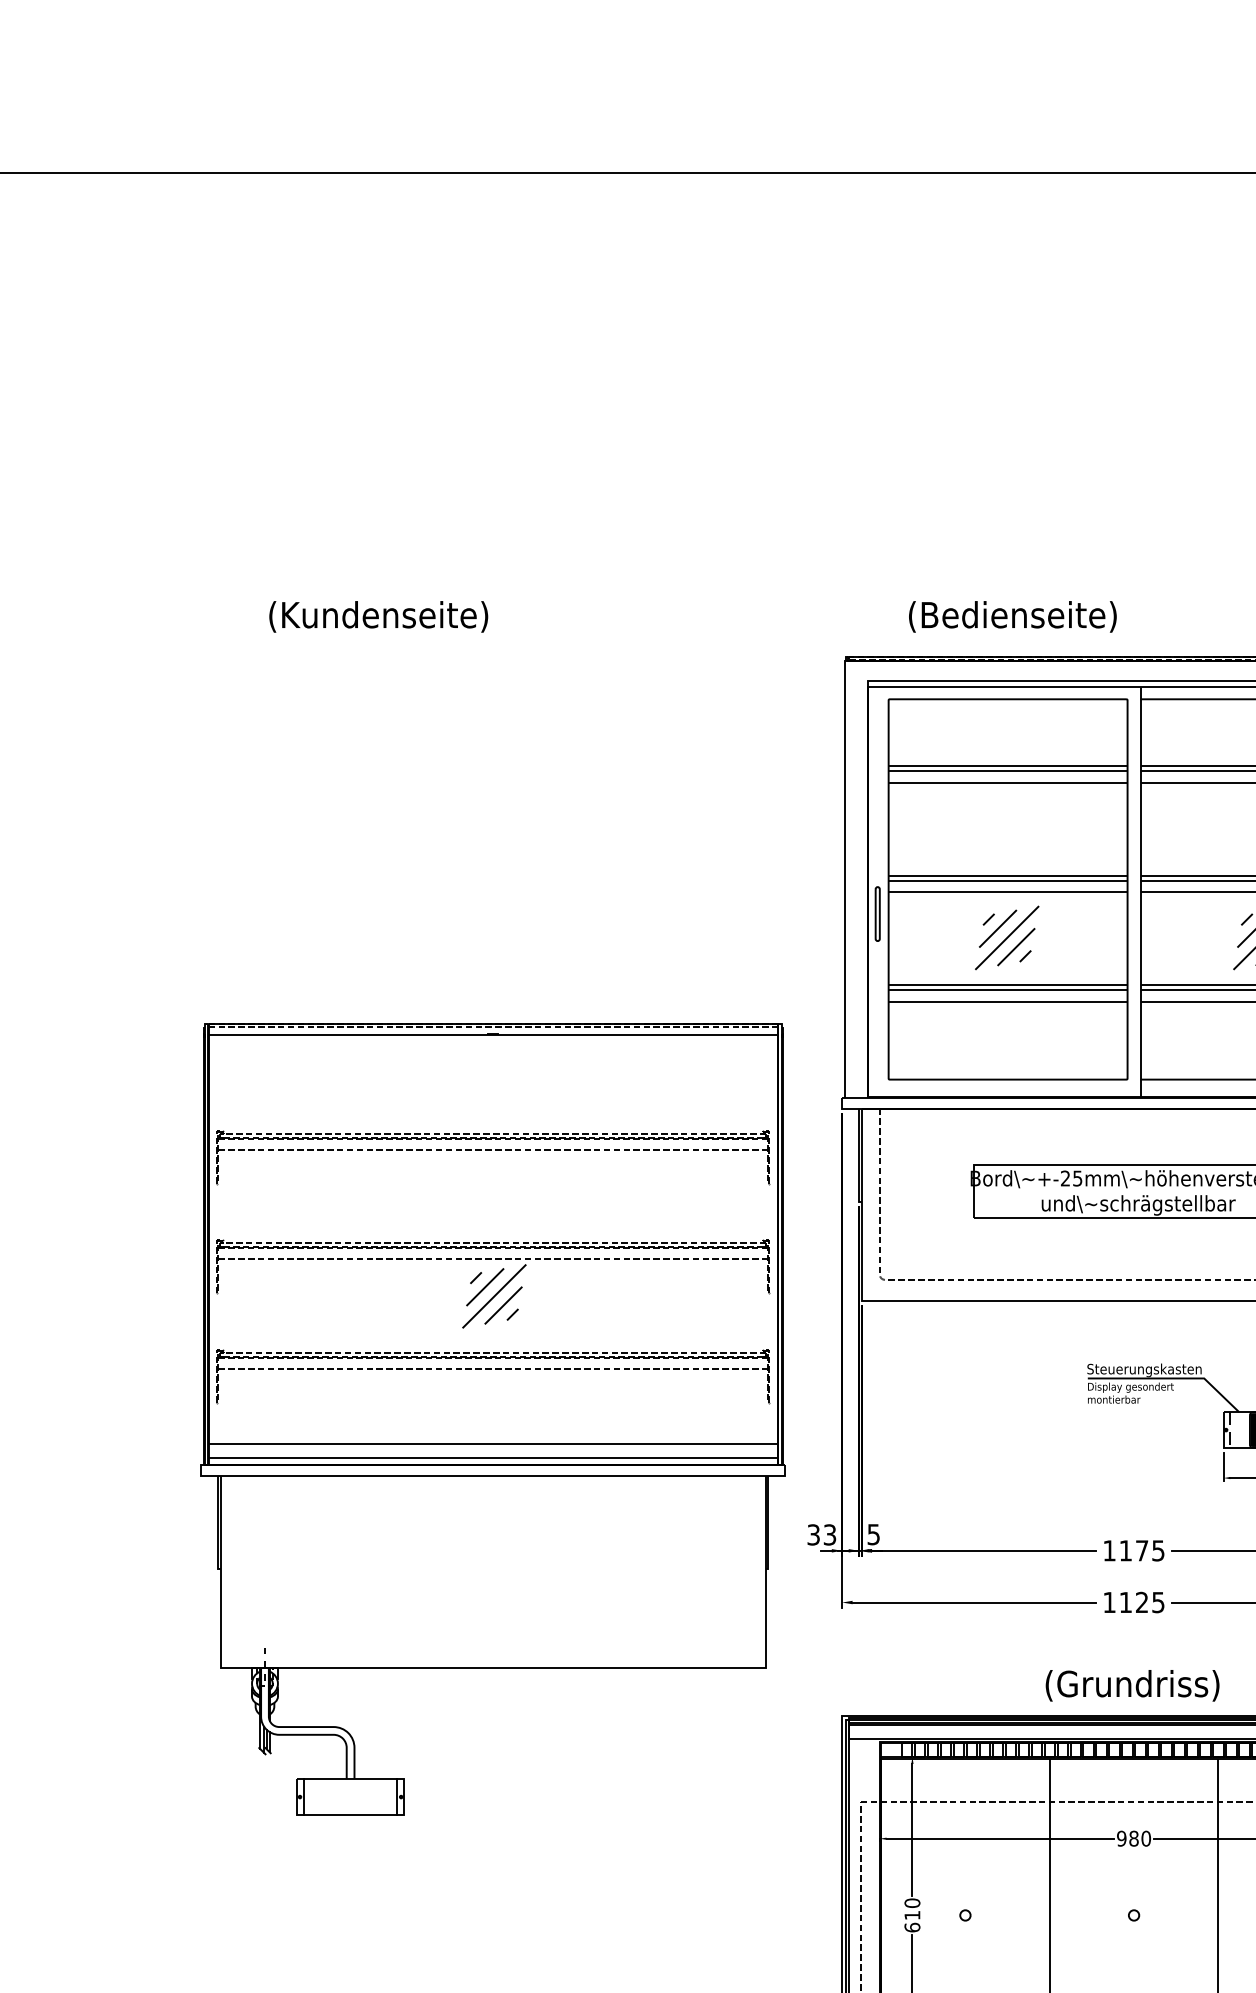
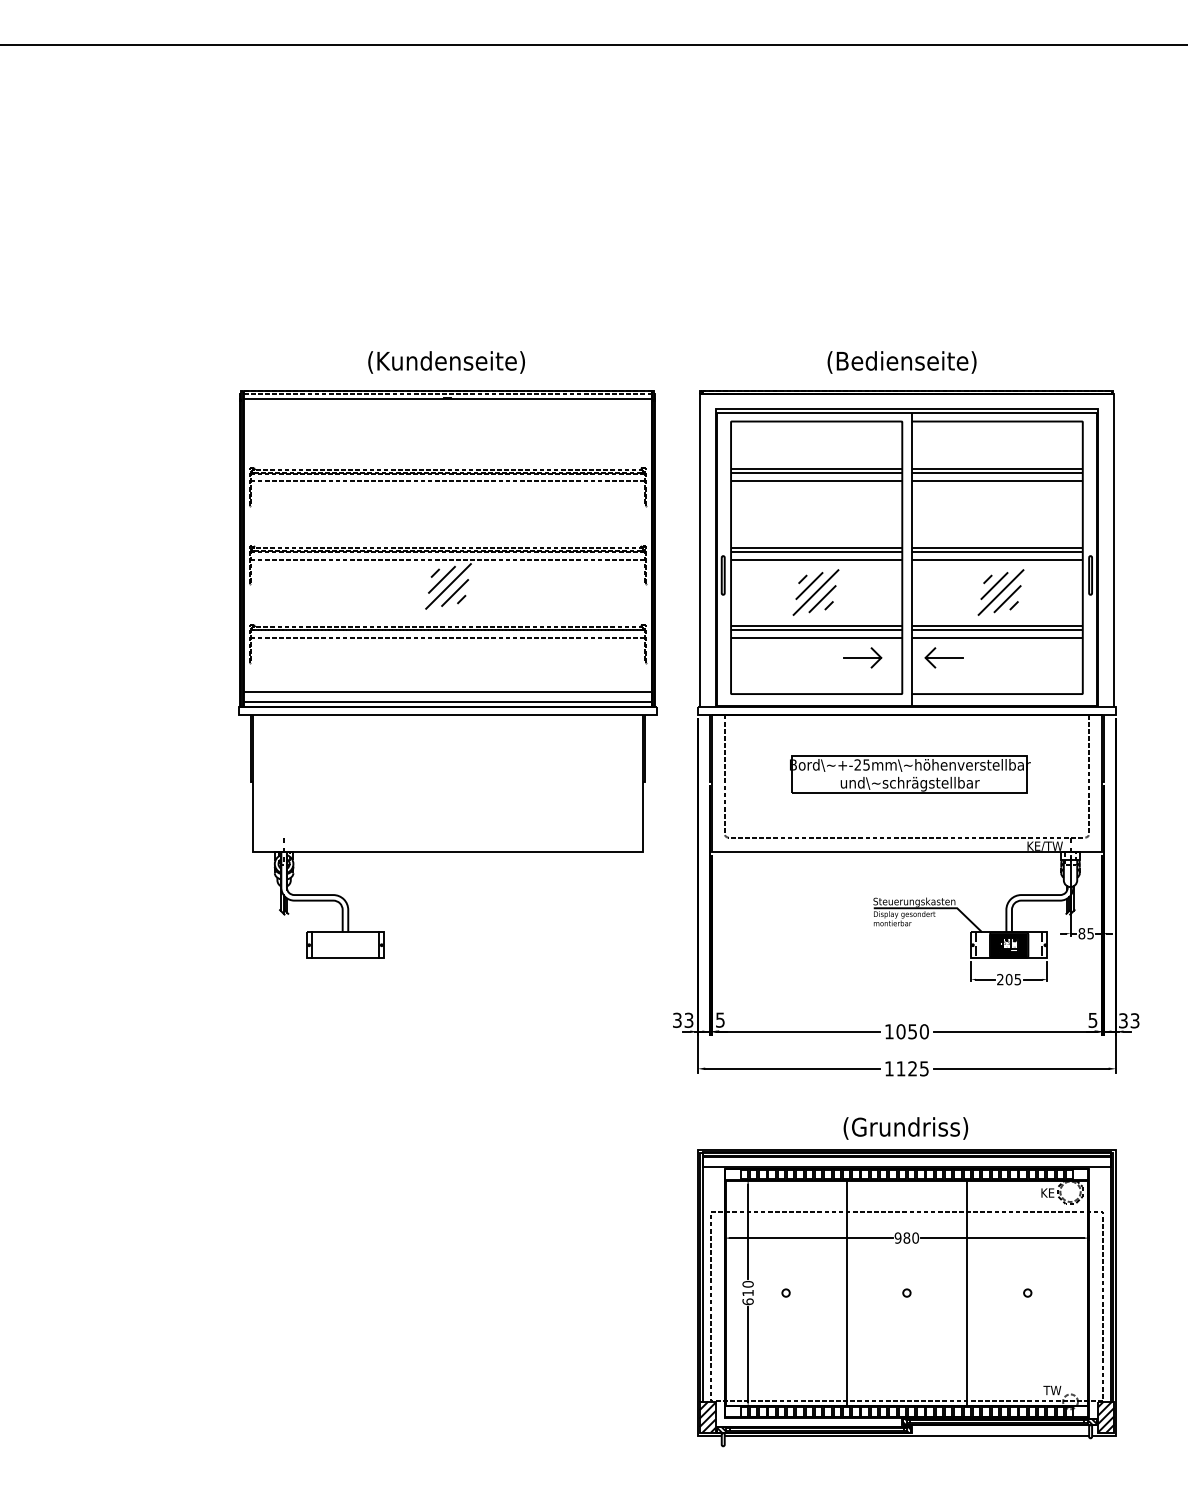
text: (378, 616) -> (446, 362), moved
text: (1012, 616) -> (901, 362), moved
part: (1072, 1028) -> (862, 657), added
part: (1185, 1028) -> (943, 657), added
part: (492, 1419) -> (447, 674), moved
text: (1141, 1550) -> (912, 1031), 1175 -> 1050

